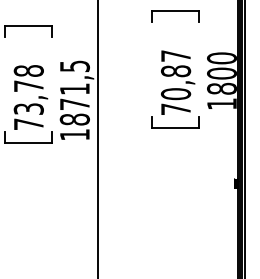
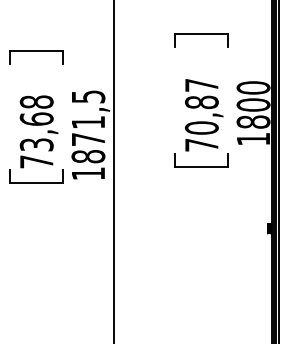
text: (28, 85) -> (36, 118), 73,78 -> 73,68

